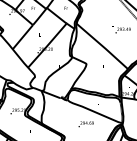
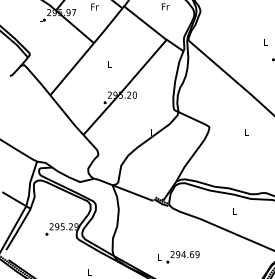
text: (85, 124) -> (181, 257), moved

